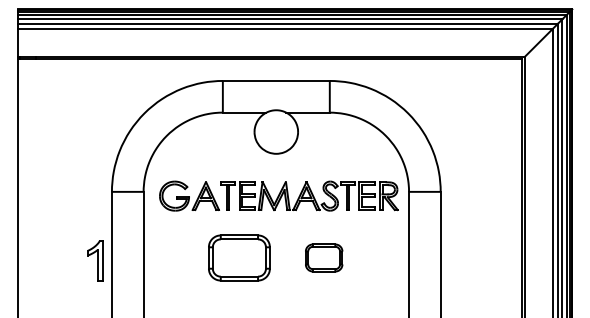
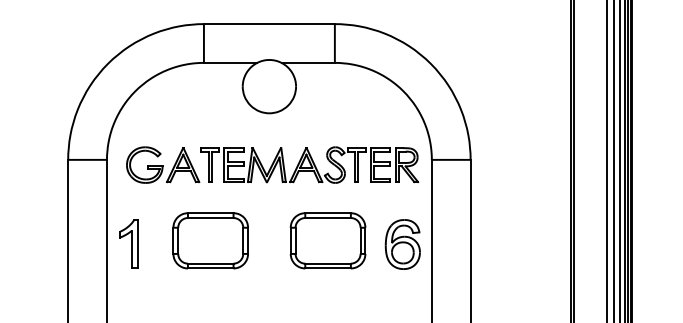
part: (239, 257) -> (210, 240), moved
part: (323, 257) -> (327, 240), size x1.67
part: (95, 260) -> (128, 243), moved
part: (385, 260) -> (403, 243), added

